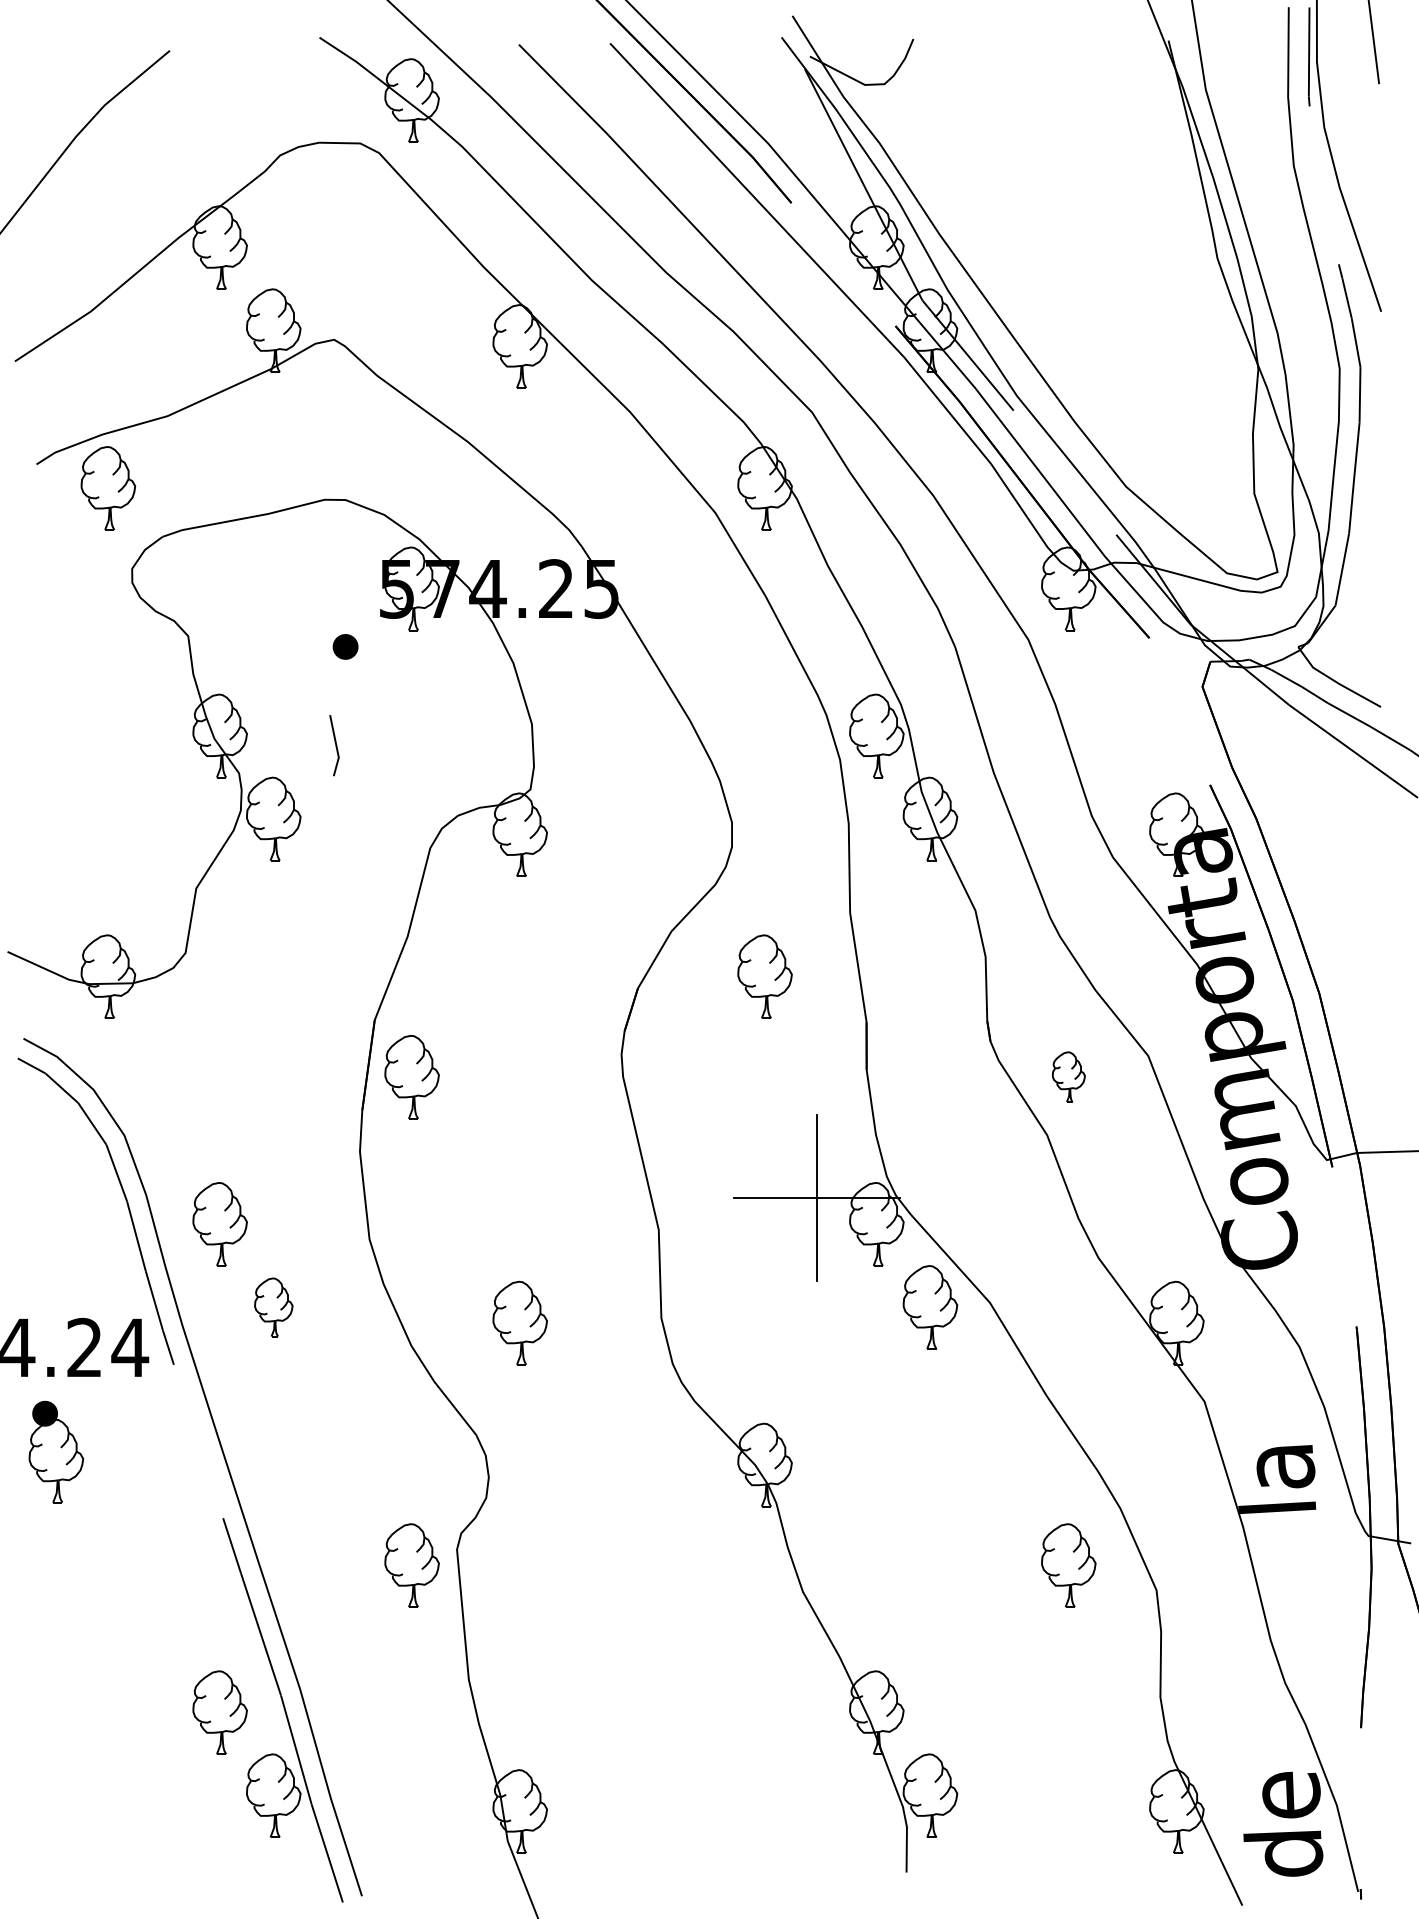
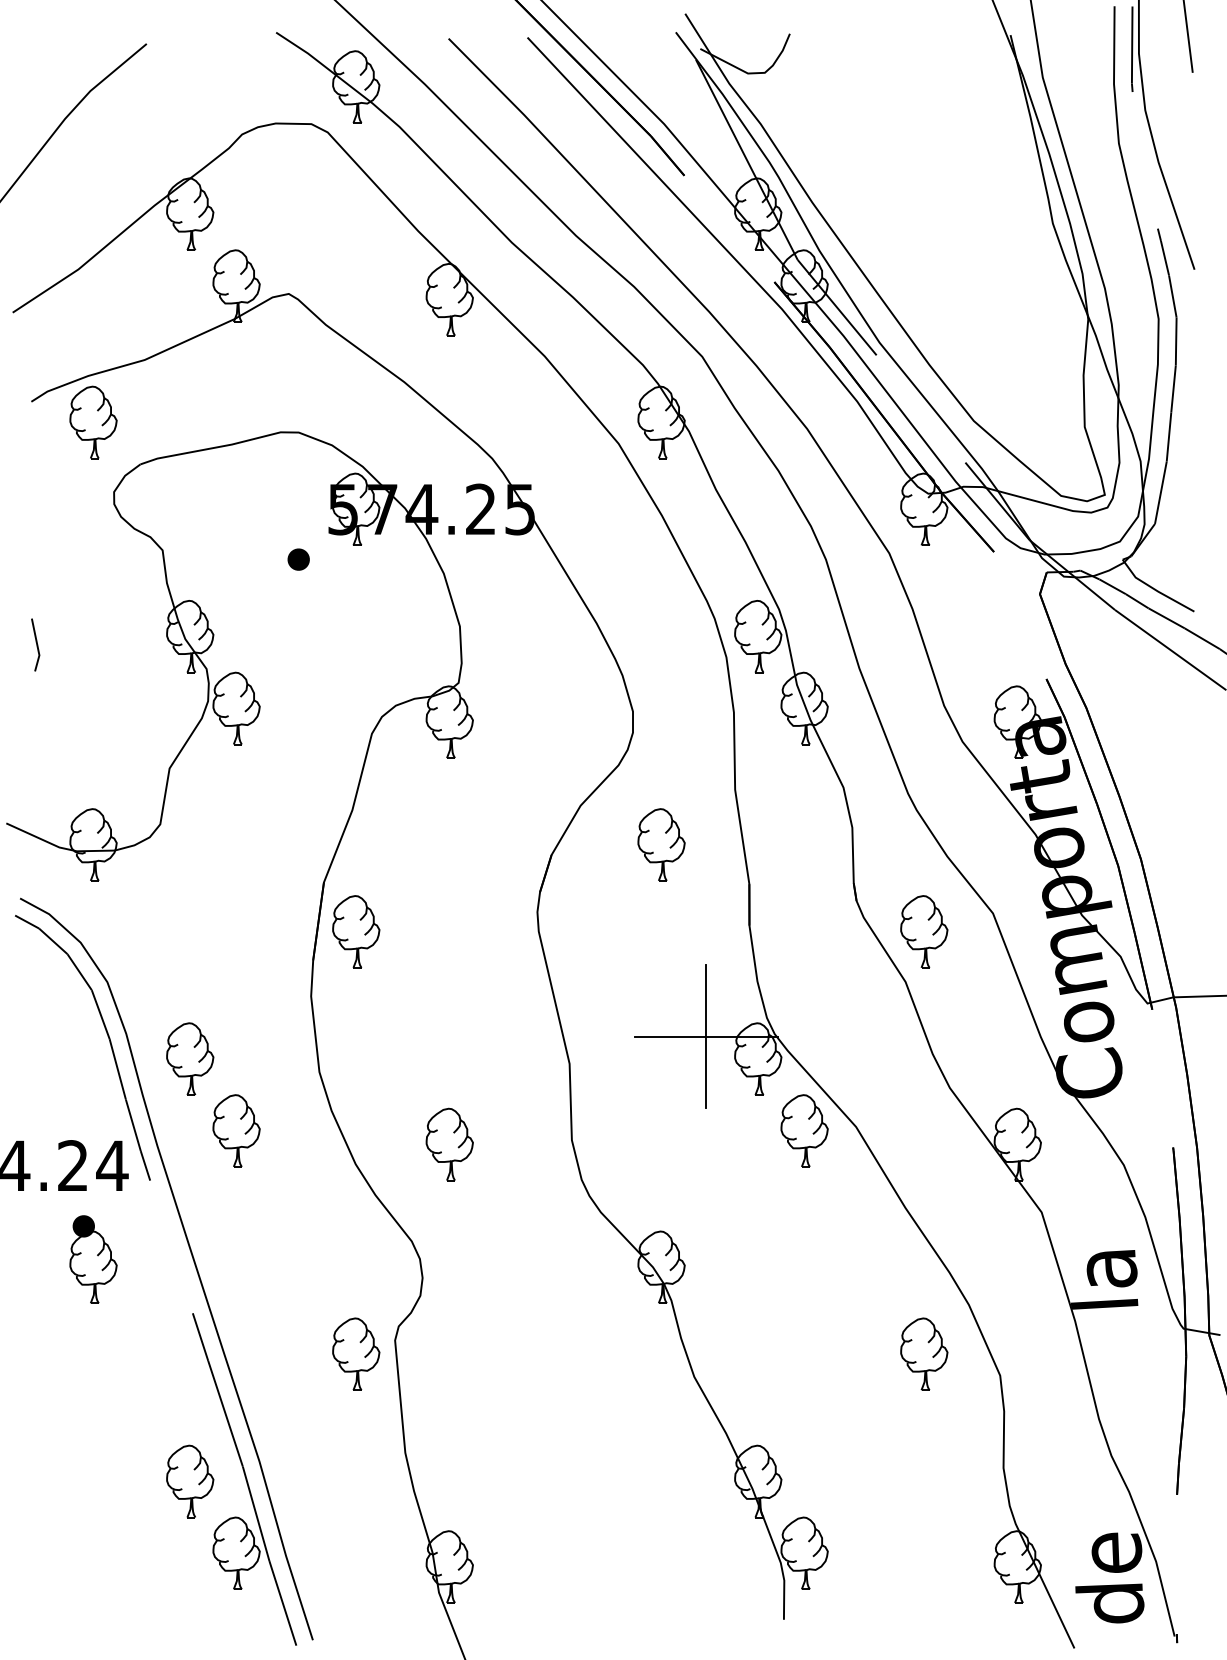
line: (335, 745) -> (36, 644), moved
part: (1068, 1076) -> (924, 931), size x1.67
part: (273, 1307) -> (236, 1131), size x1.43
part: (56, 1451) -> (93, 1259), moved

